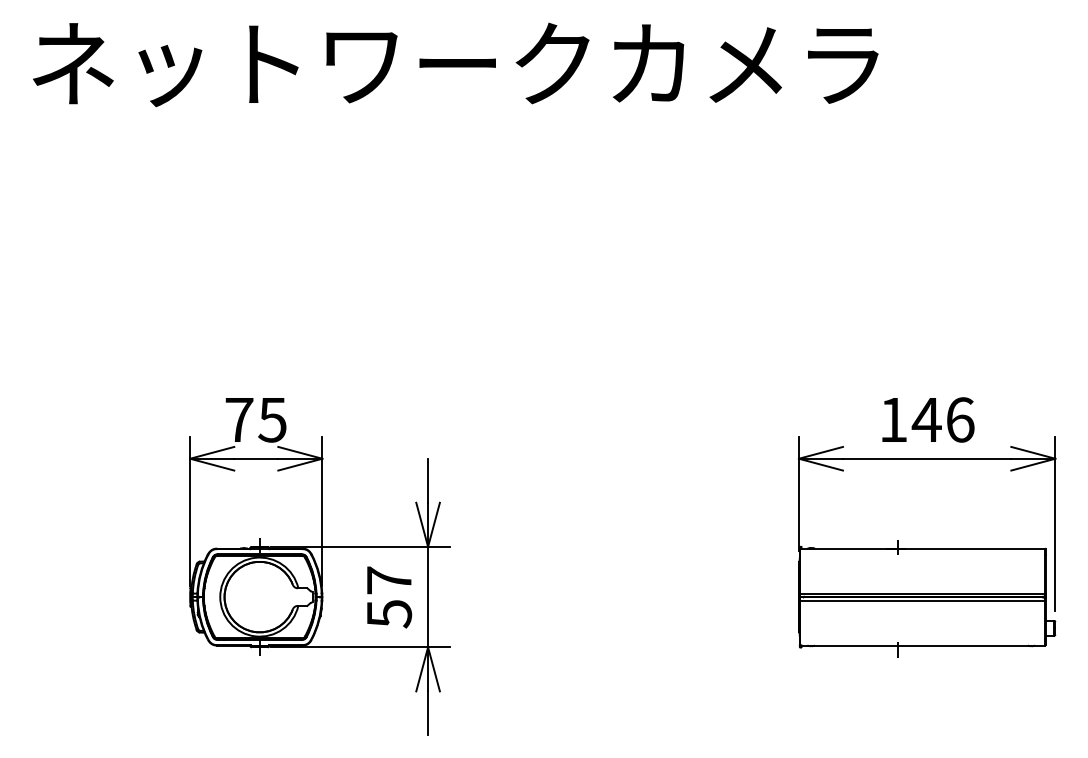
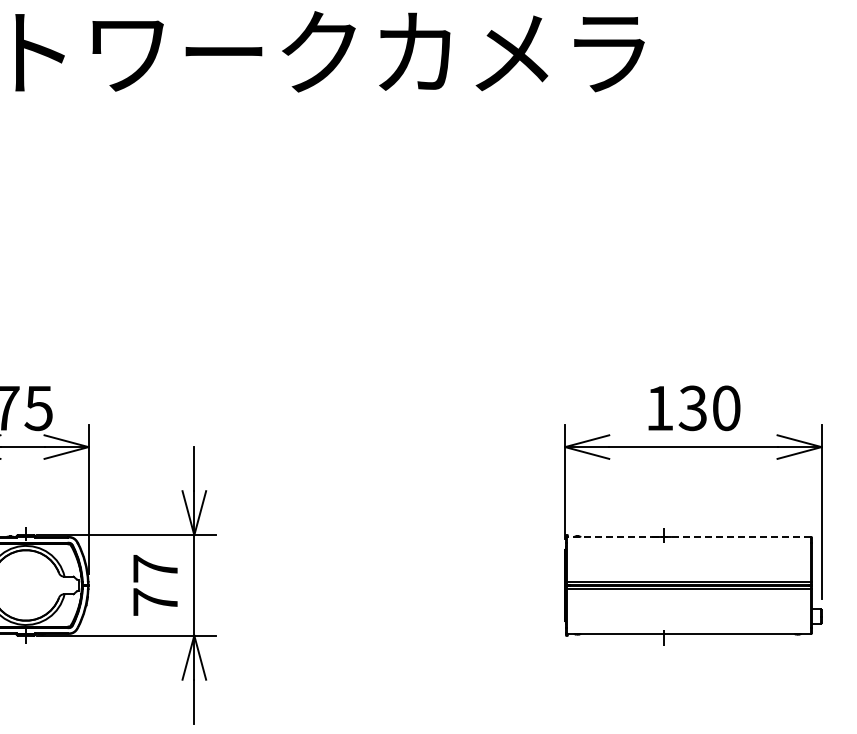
text: (942, 419) -> (708, 407), 146 -> 130
line: (922, 548) -> (688, 536), solid -> dashed
text: (389, 614) -> (155, 602), 57 -> 77

